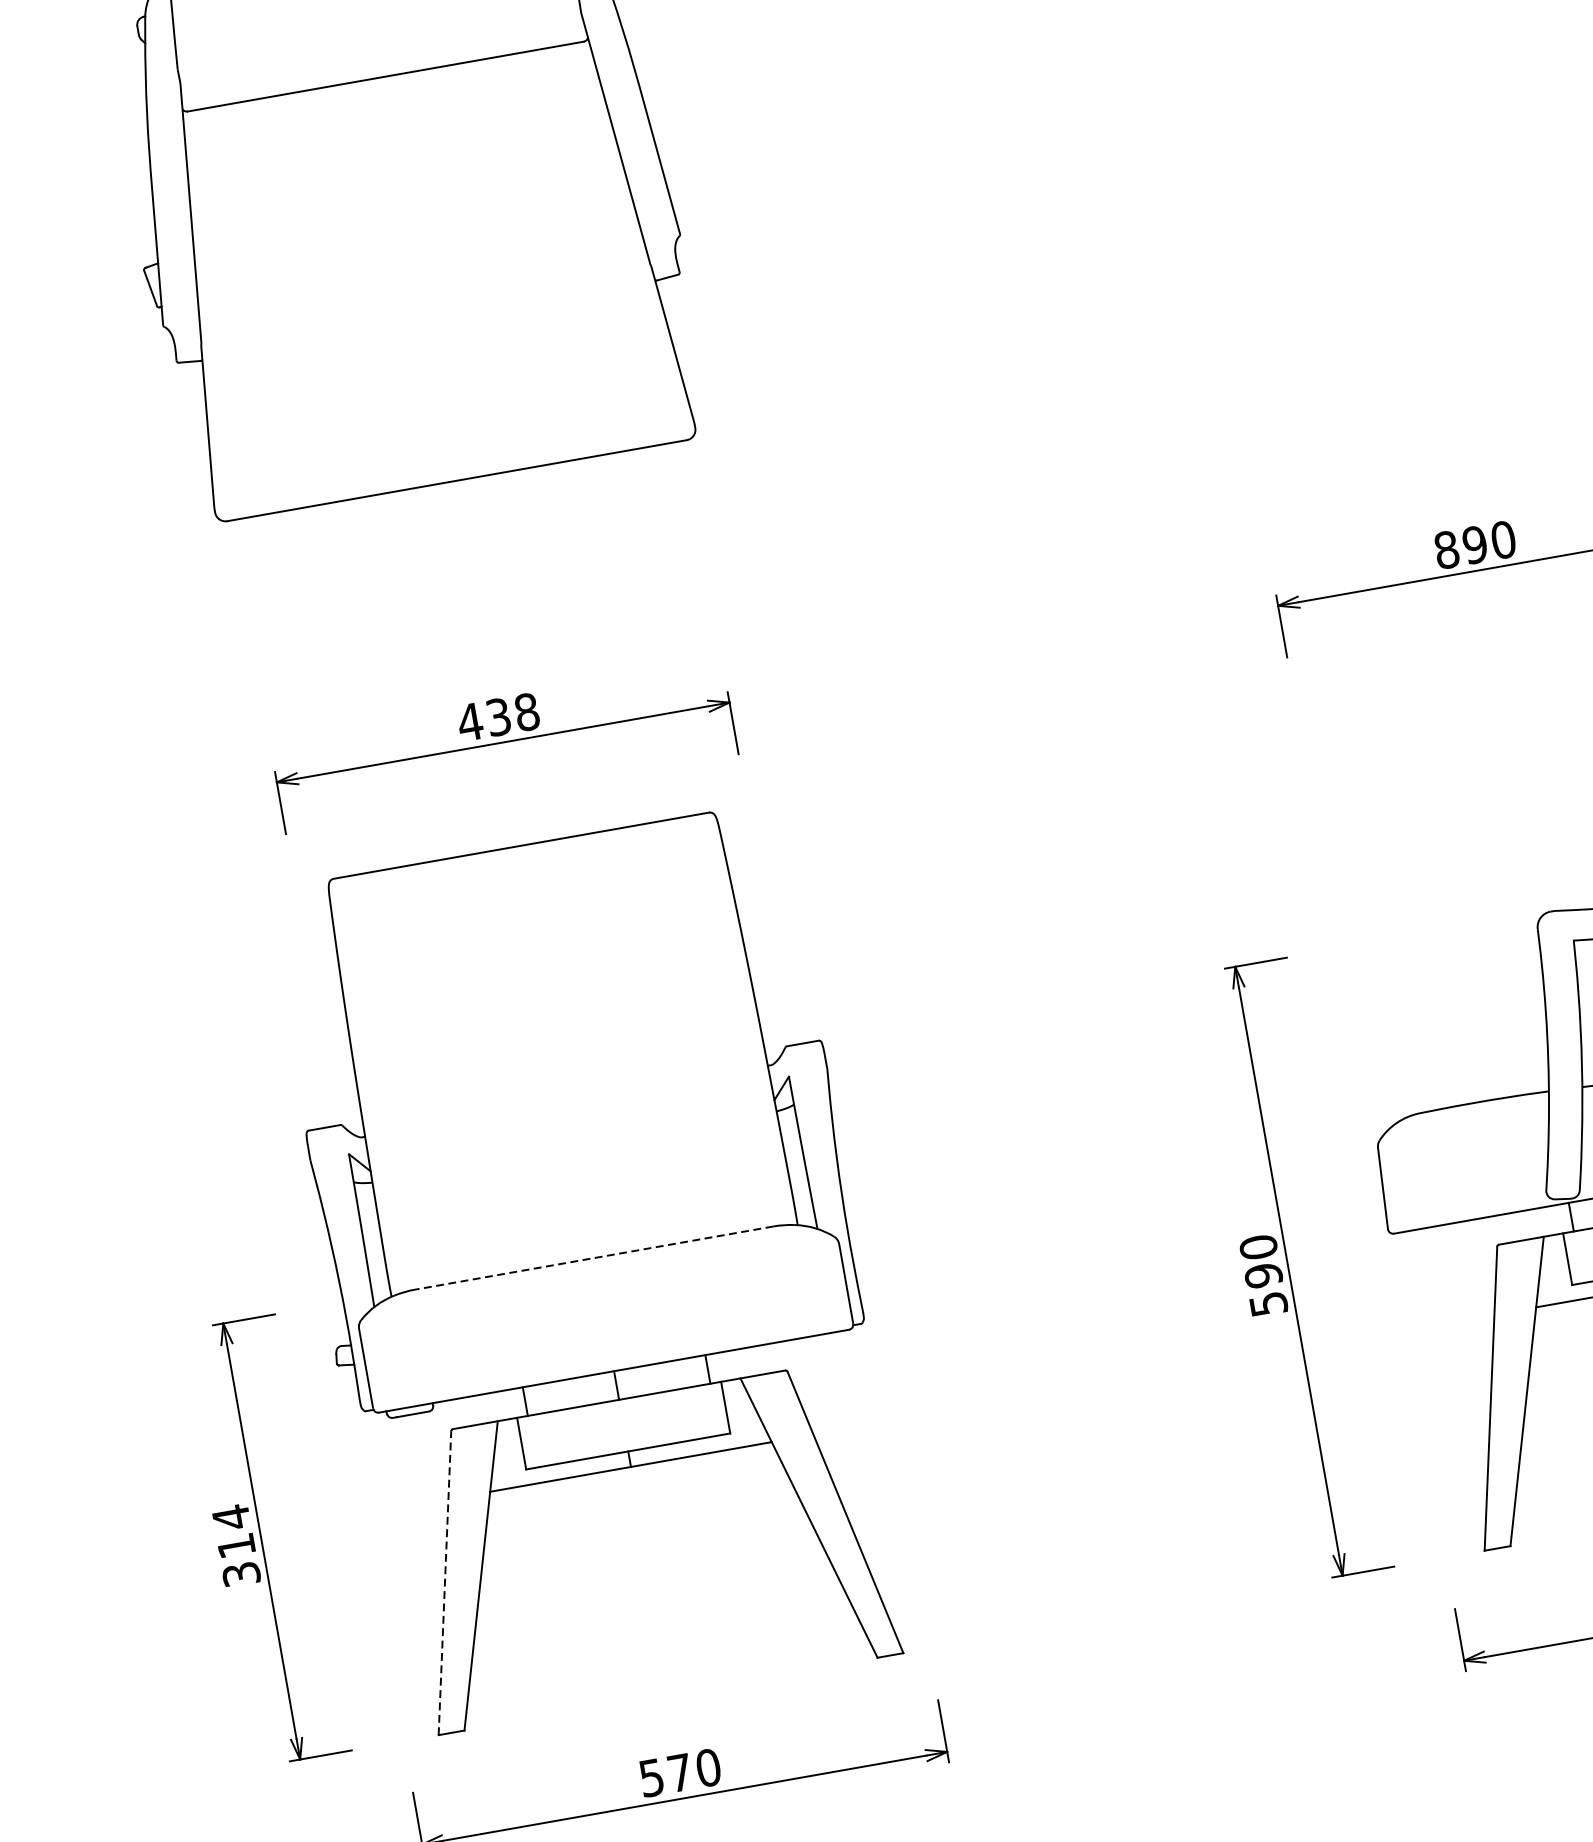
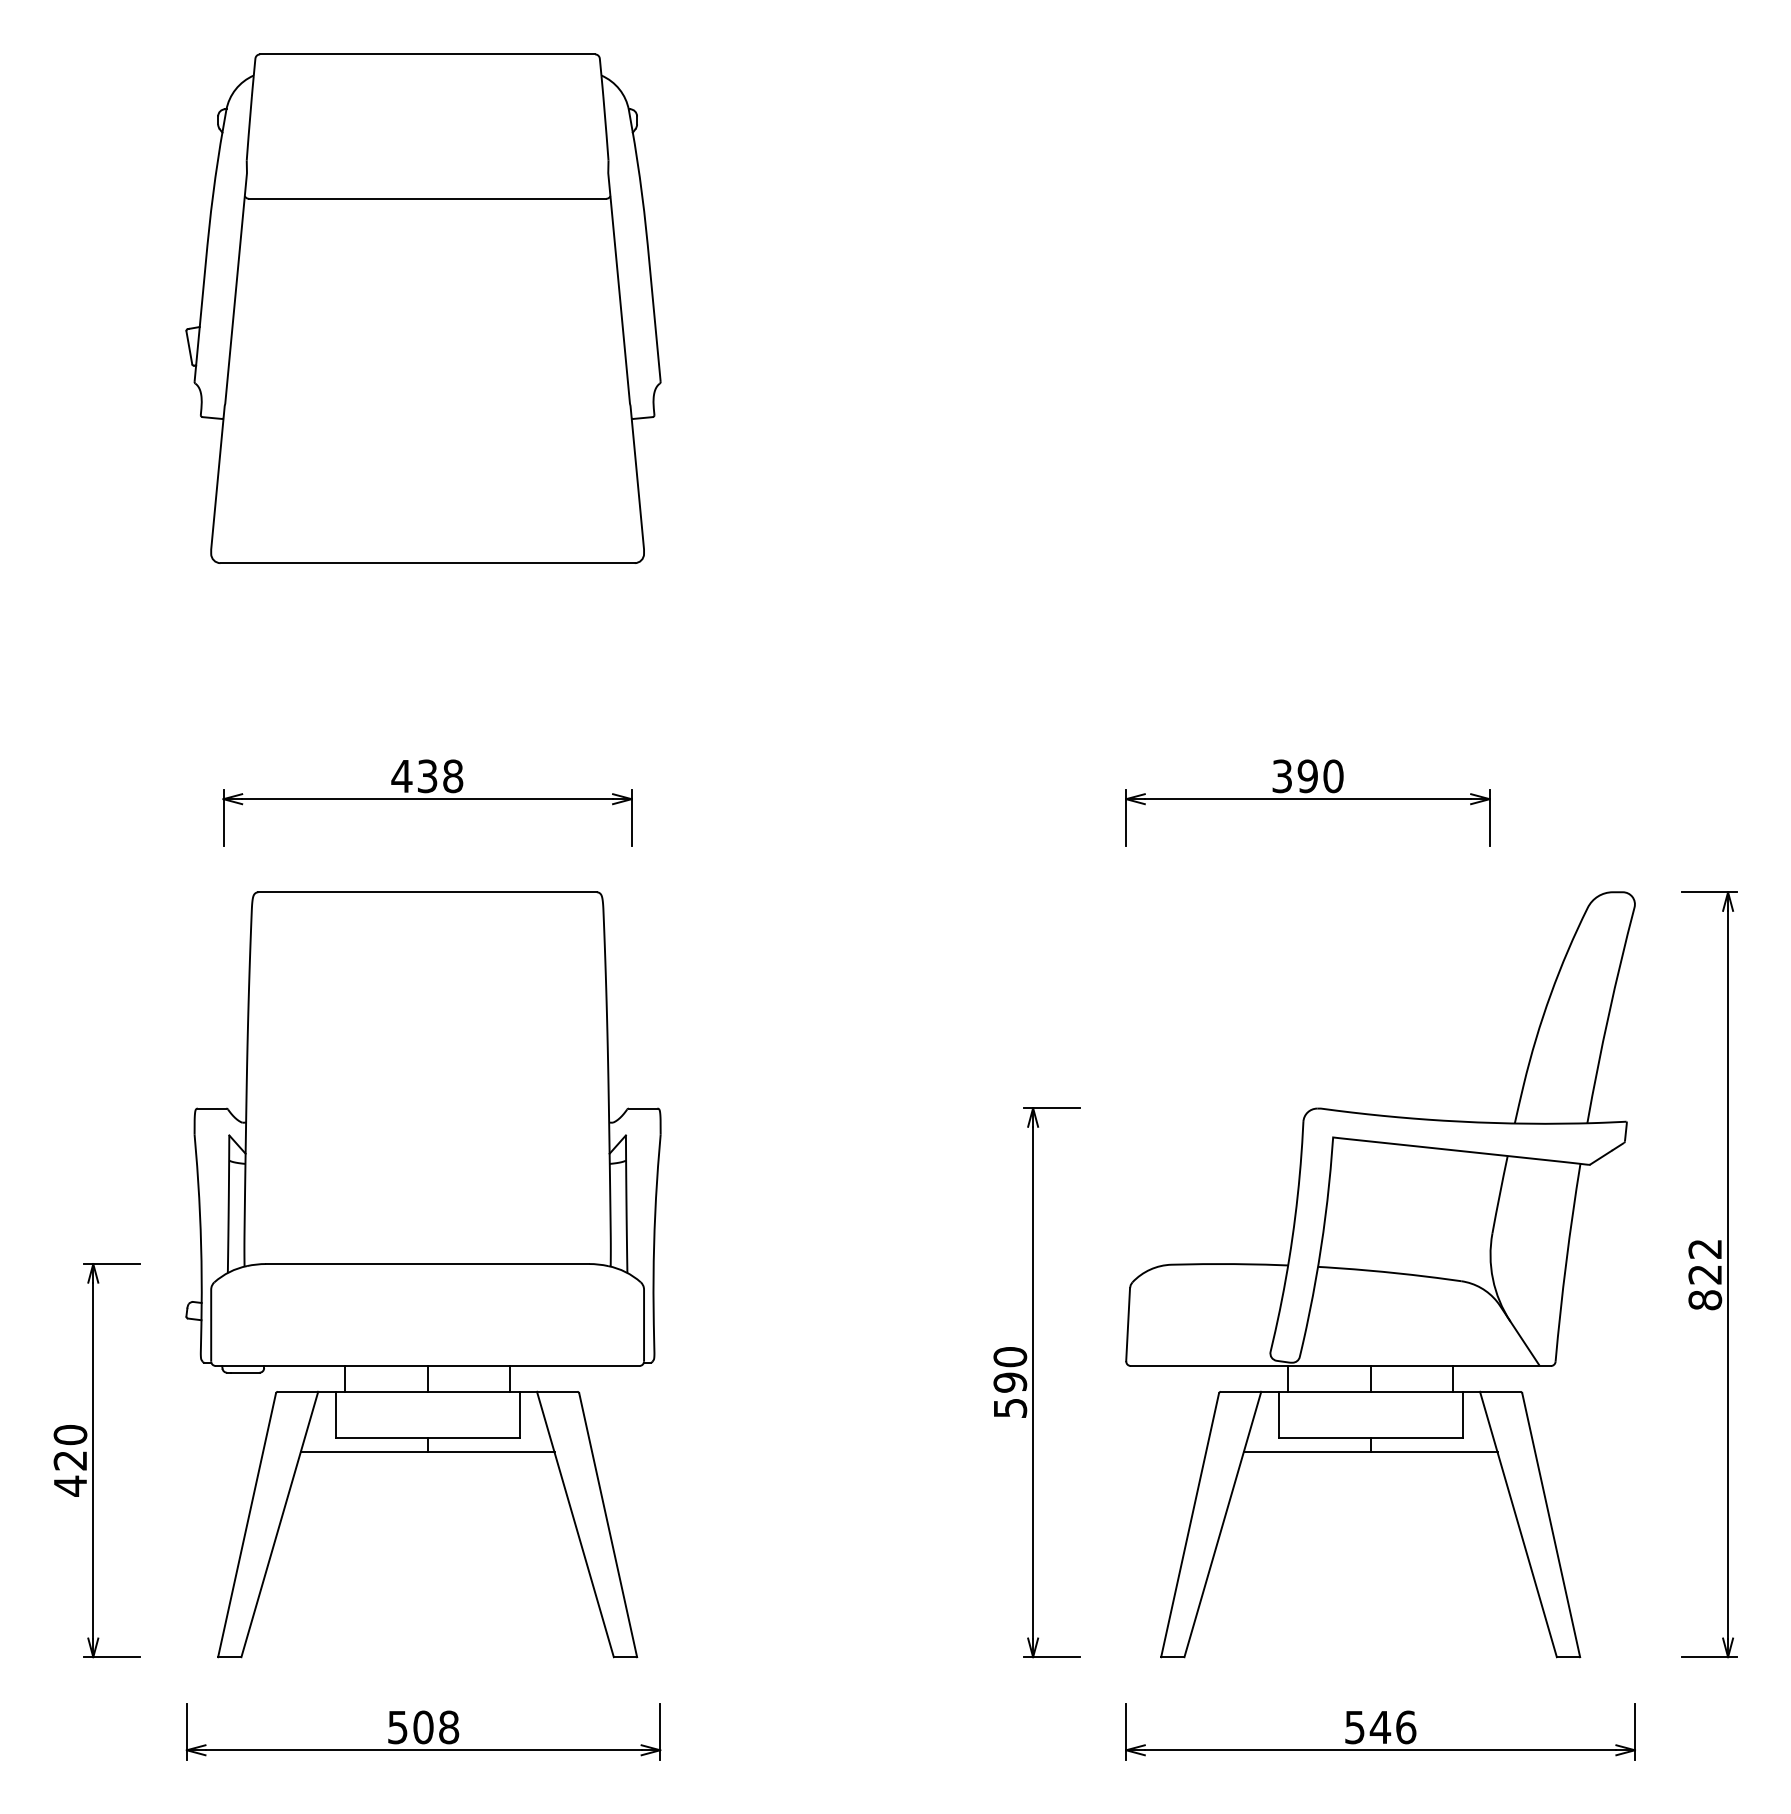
text: (1446, 550) -> (1282, 776), 890 -> 390
line: (594, 1258) -> (427, 1264), dashed -> solid
text: (236, 1545) -> (70, 1460), 314 -> 420
line: (445, 1582) -> (247, 1524), dashed -> solid
text: (694, 1770) -> (436, 1727), 570 -> 508

